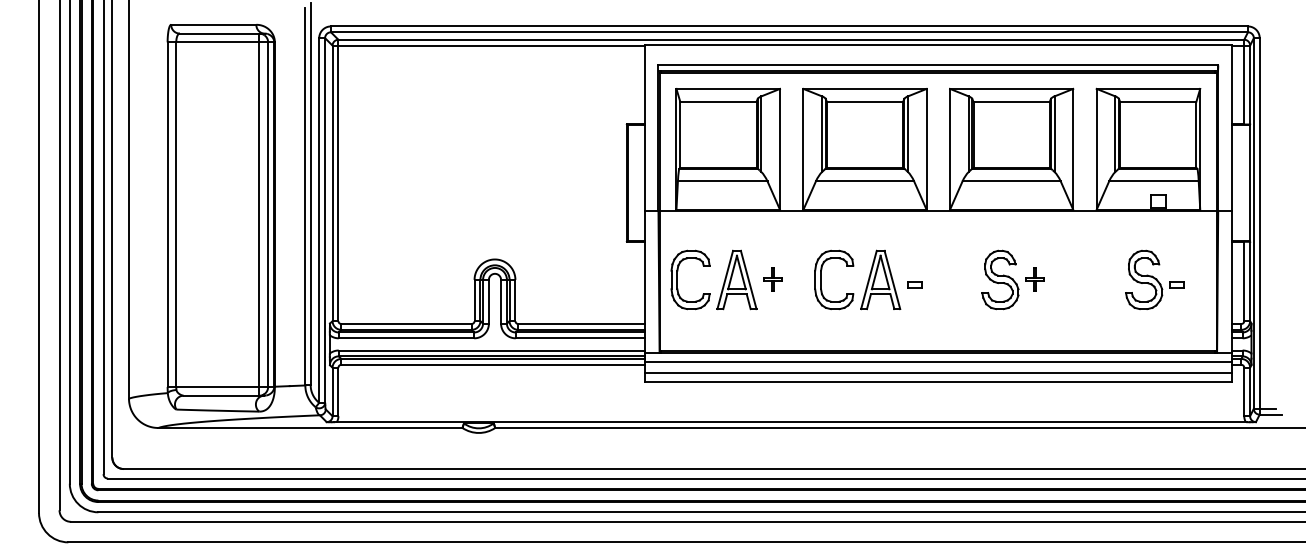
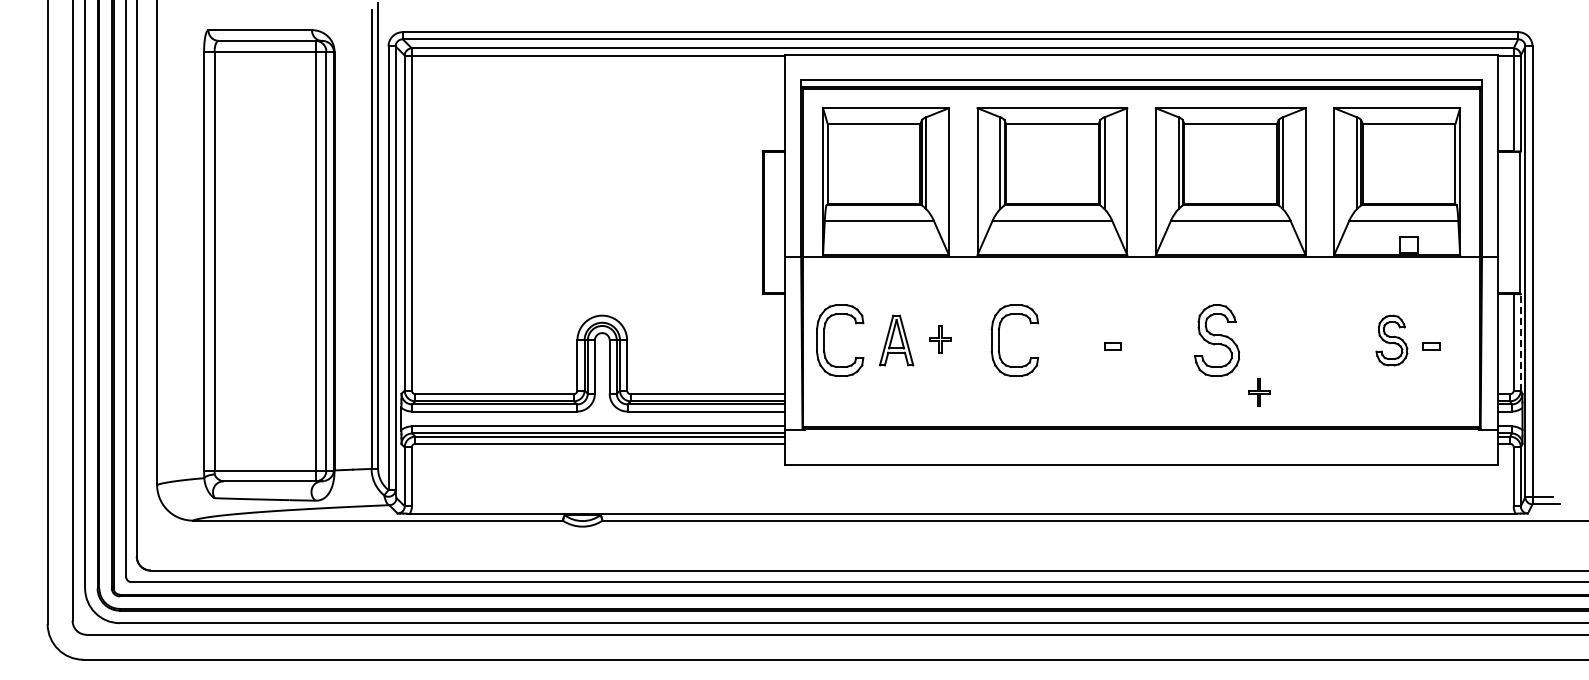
part: (736, 279) -> (896, 340), size x0.7
part: (880, 279) -> (1071, 340), removed
part: (1035, 279) -> (1259, 392), moved
part: (1143, 279) -> (1391, 340), size x0.7
line: (1249, 280) -> (1520, 341), solid -> dashed
line: (938, 361) -> (1141, 439), removed
line: (938, 373) -> (1141, 454), removed

